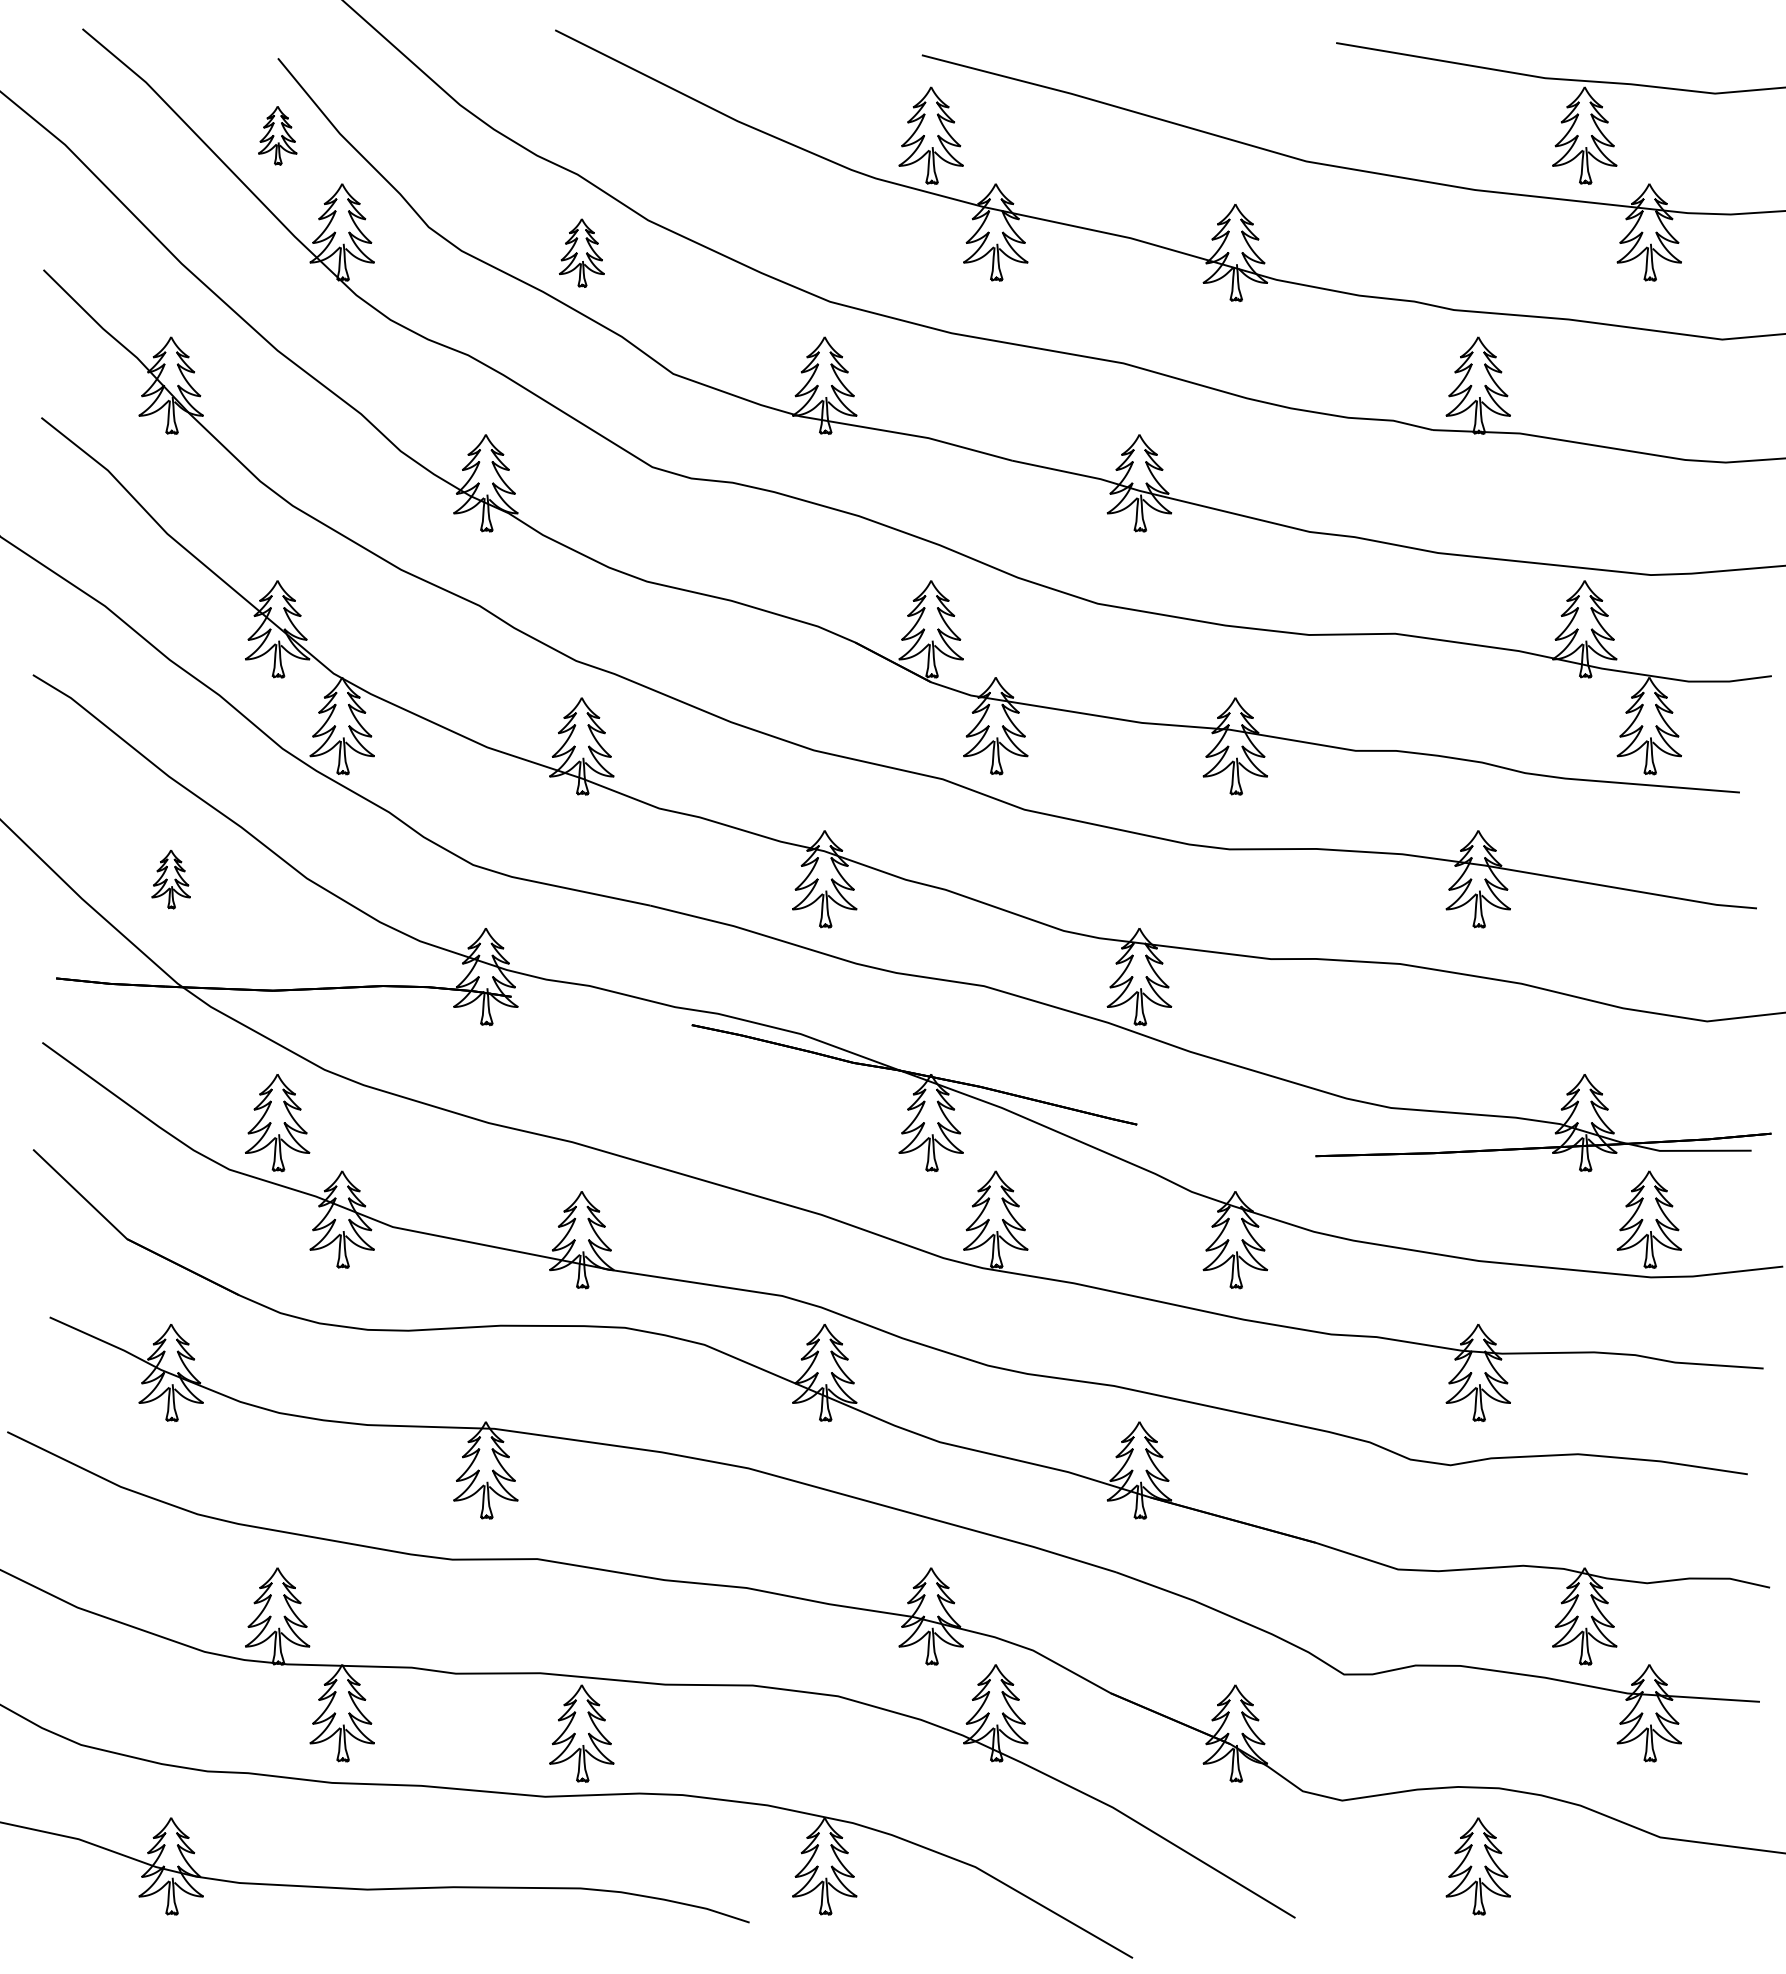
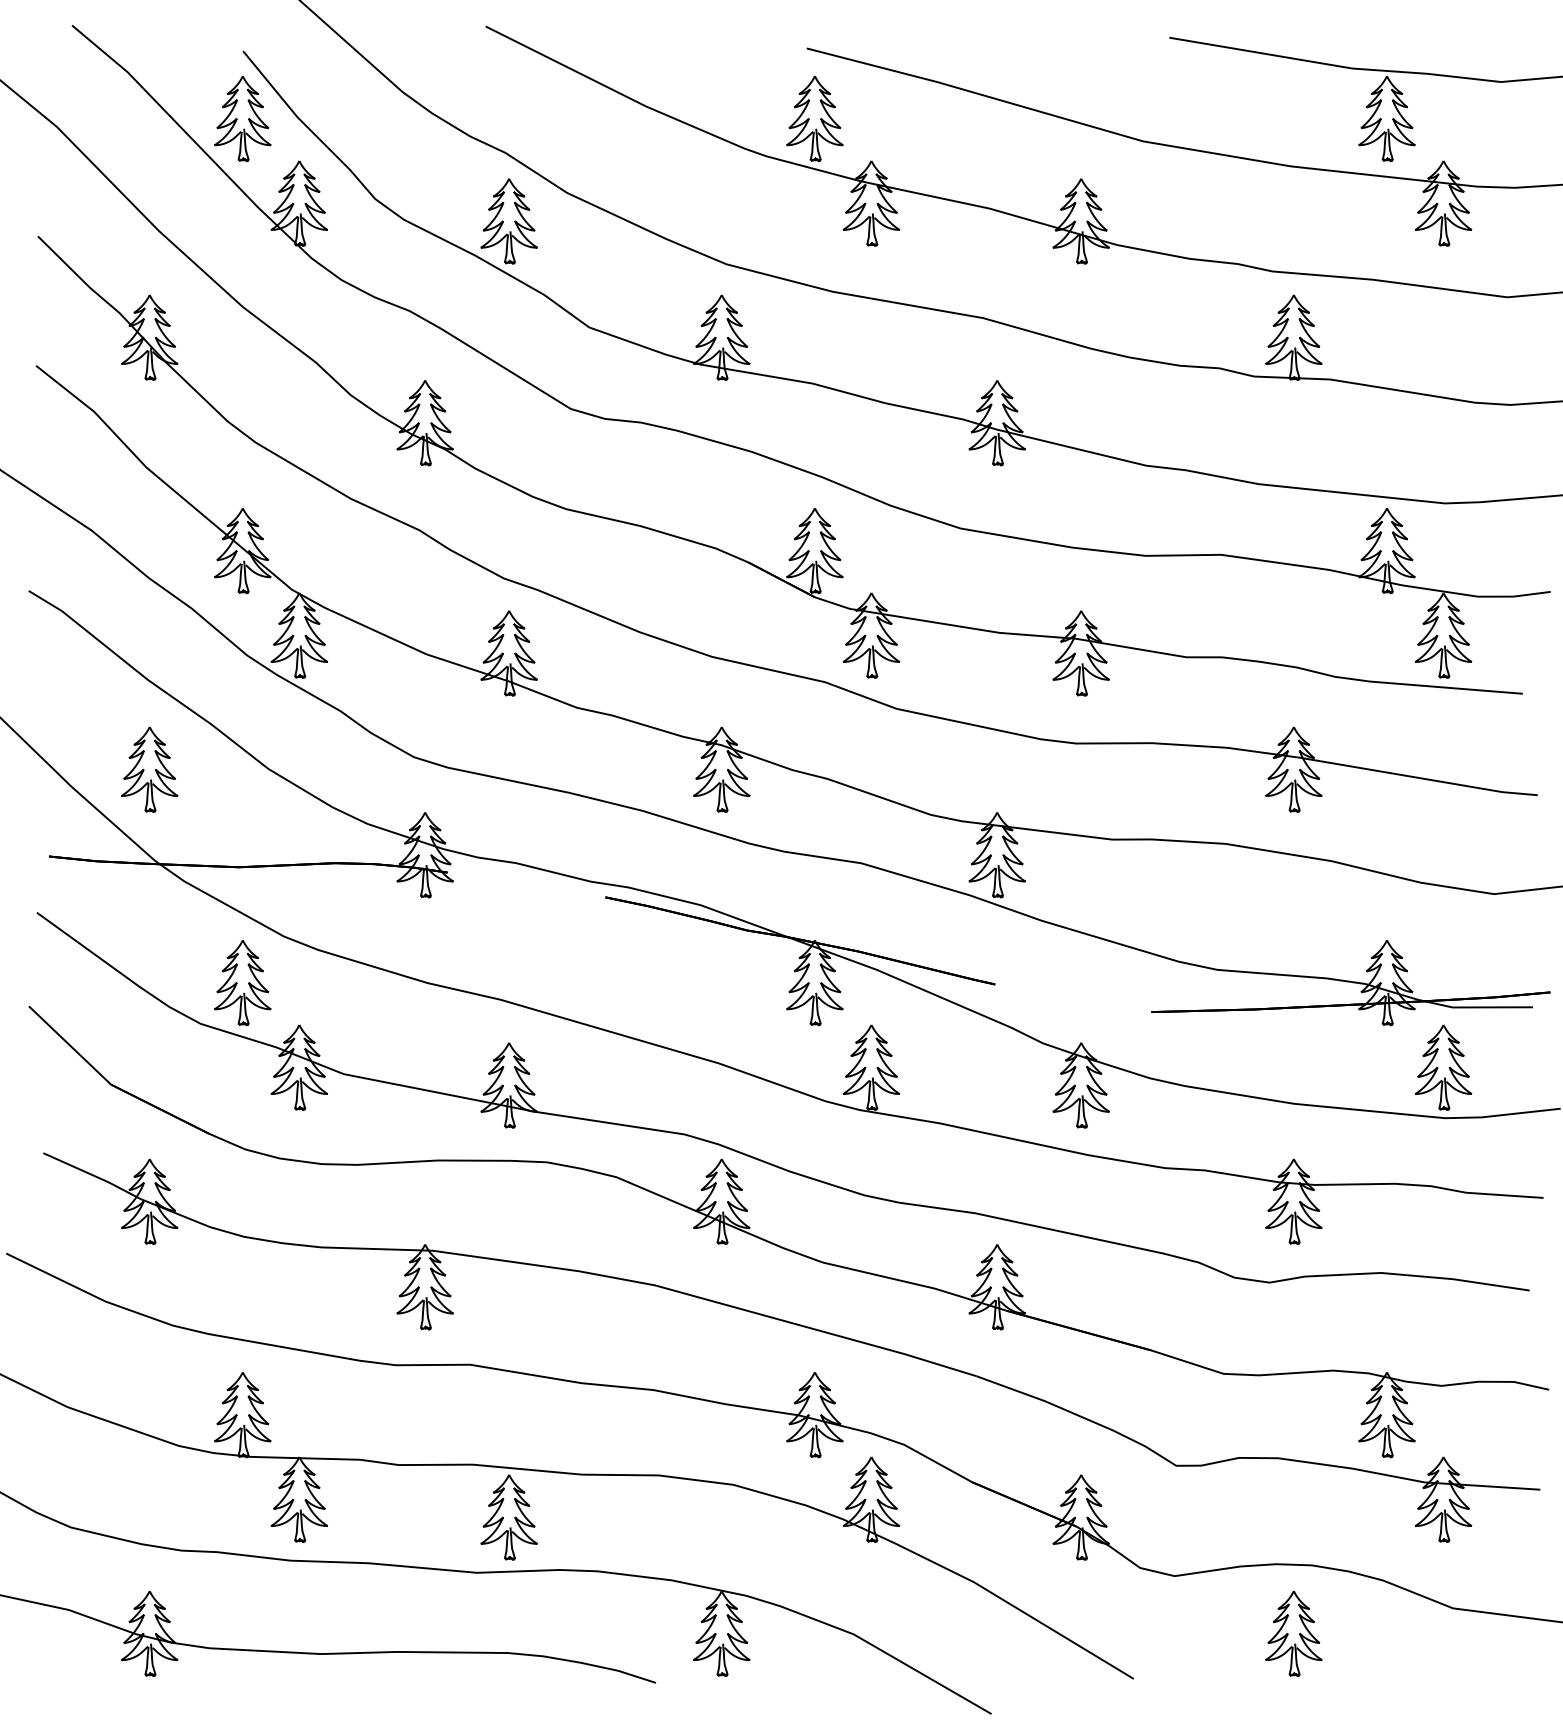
part: (277, 135) -> (242, 118), size x1.67
part: (581, 253) -> (508, 221), size x1.43
part: (170, 879) -> (149, 769), size x1.67

